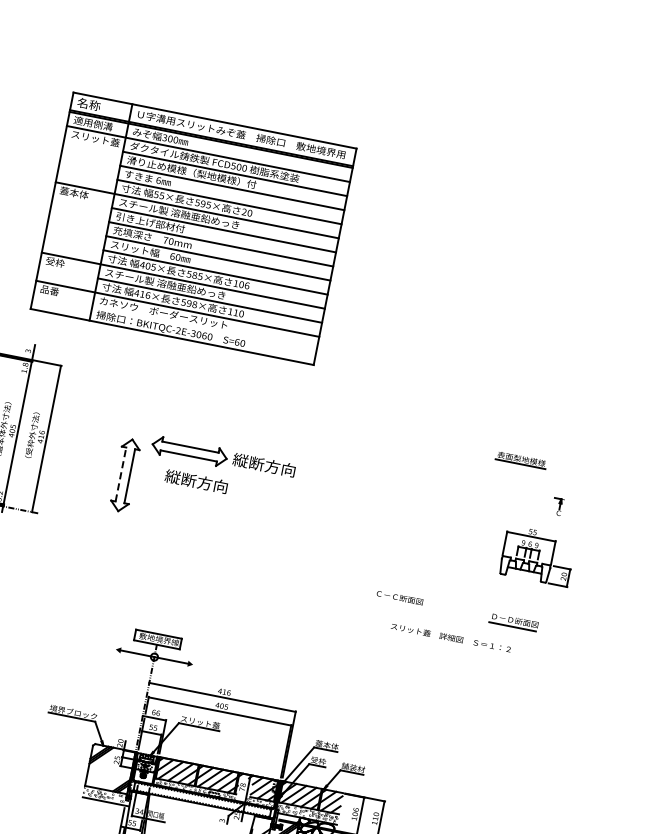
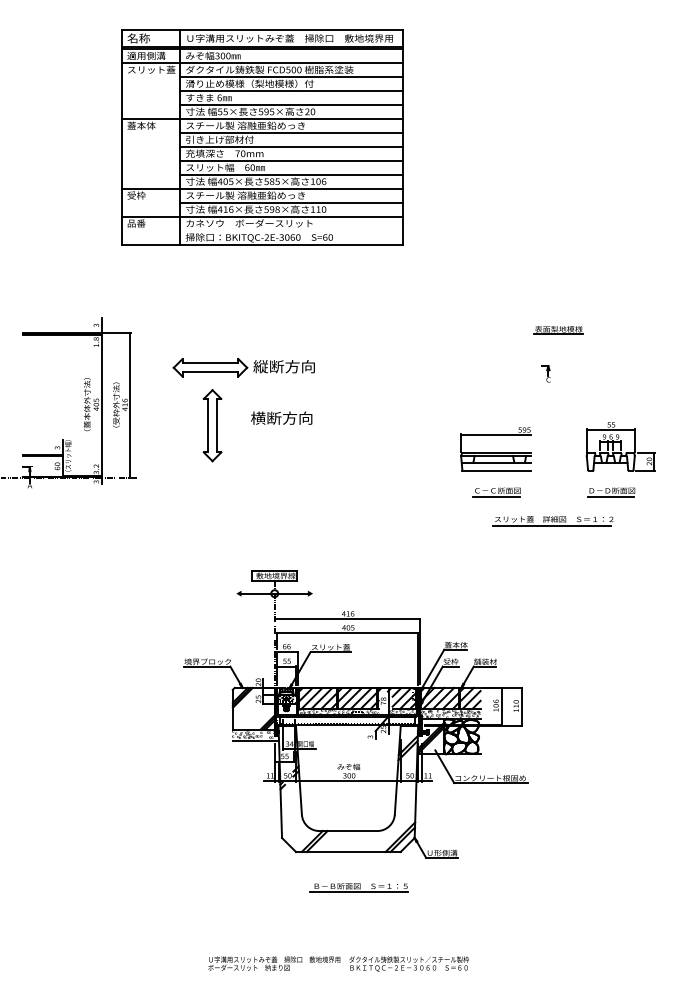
part: (193, 228) -> (262, 137), moved
part: (223, 457) -> (243, 367), moved
part: (521, 460) -> (558, 330), moved
line: (121, 474) -> (208, 425), dashed -> solid
text: (173, 476) -> (258, 417), 縦断方向 -> 横断方向
part: (557, 506) -> (545, 373), moved
part: (405, 555) -> (495, 449), added
part: (537, 555) -> (620, 446), moved
line: (397, 604) -> (496, 497), added
line: (447, 643) -> (551, 525), added

